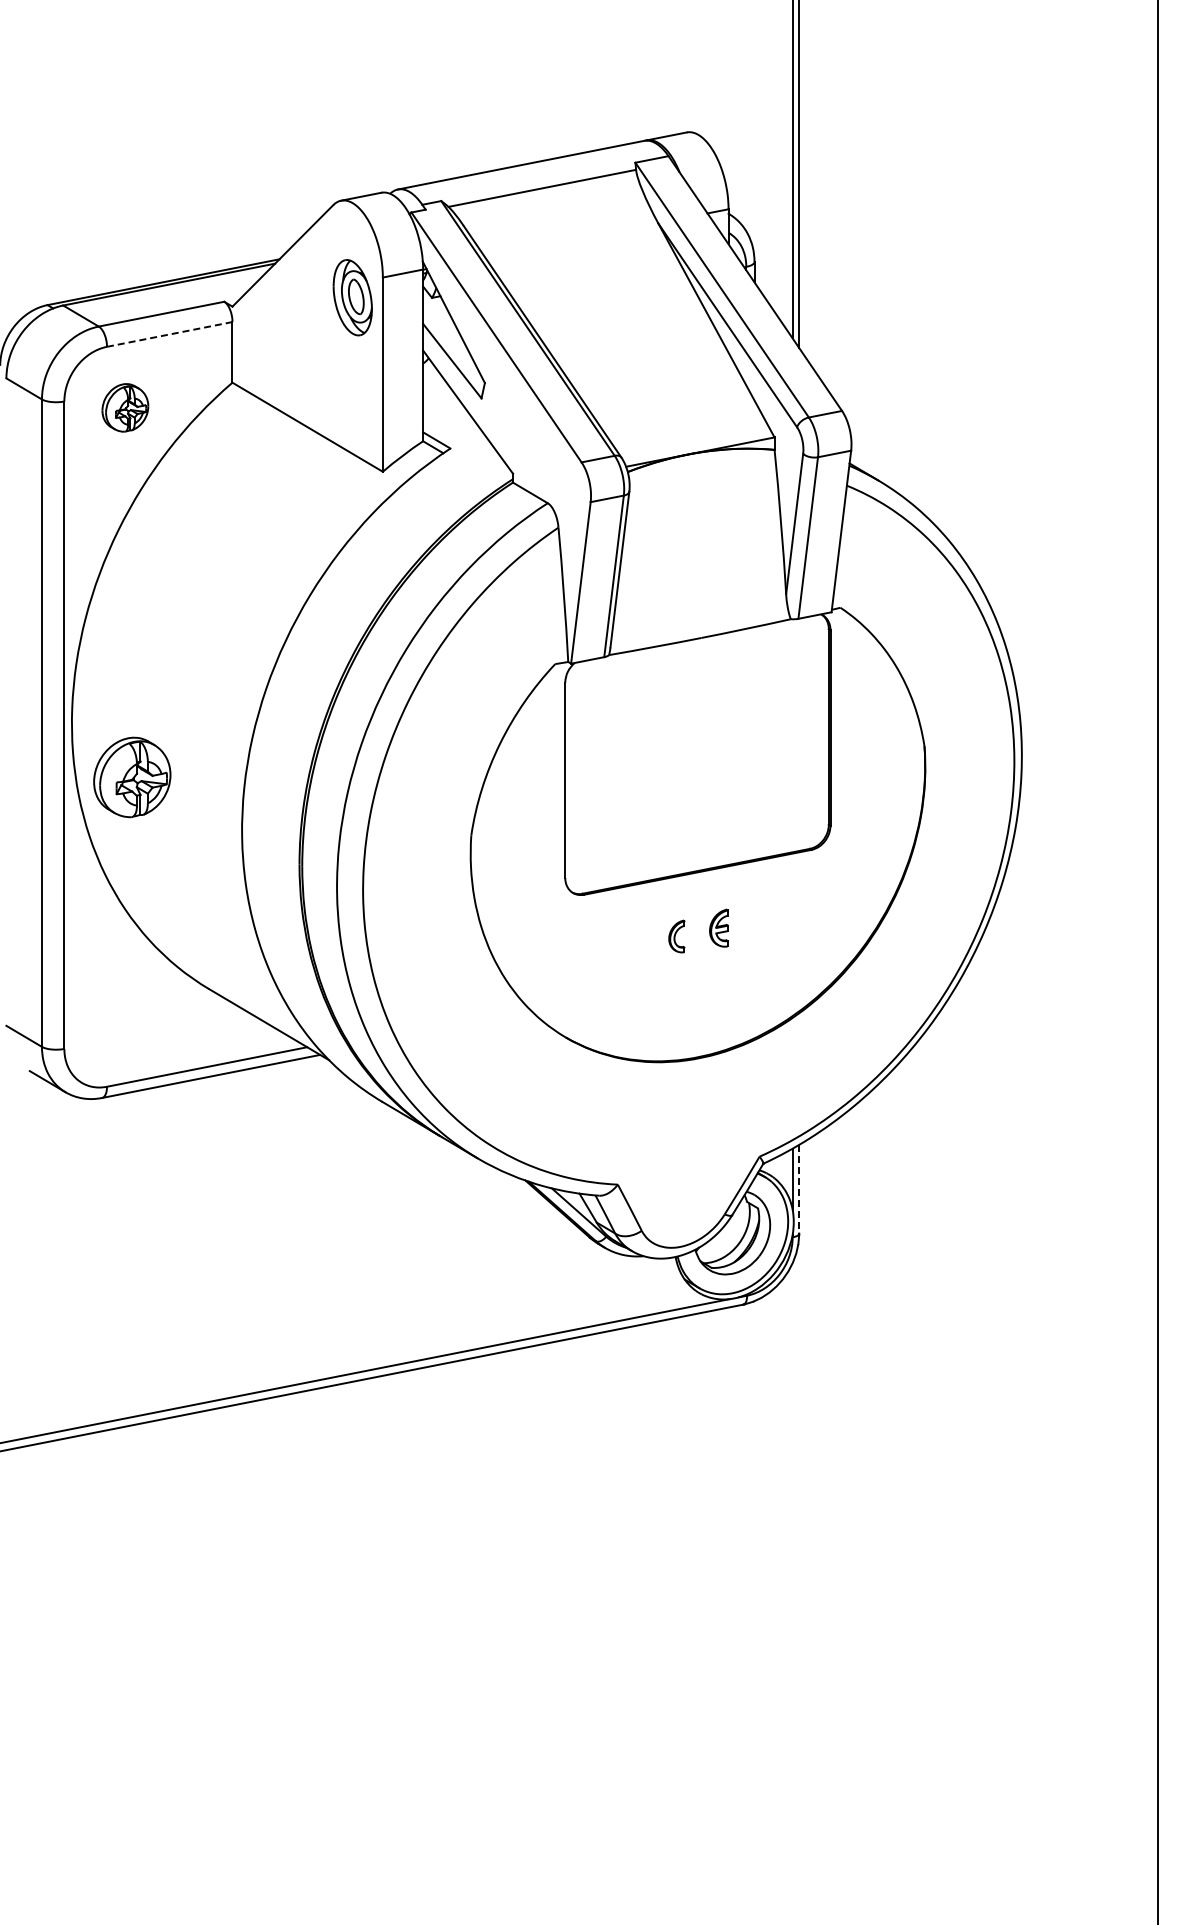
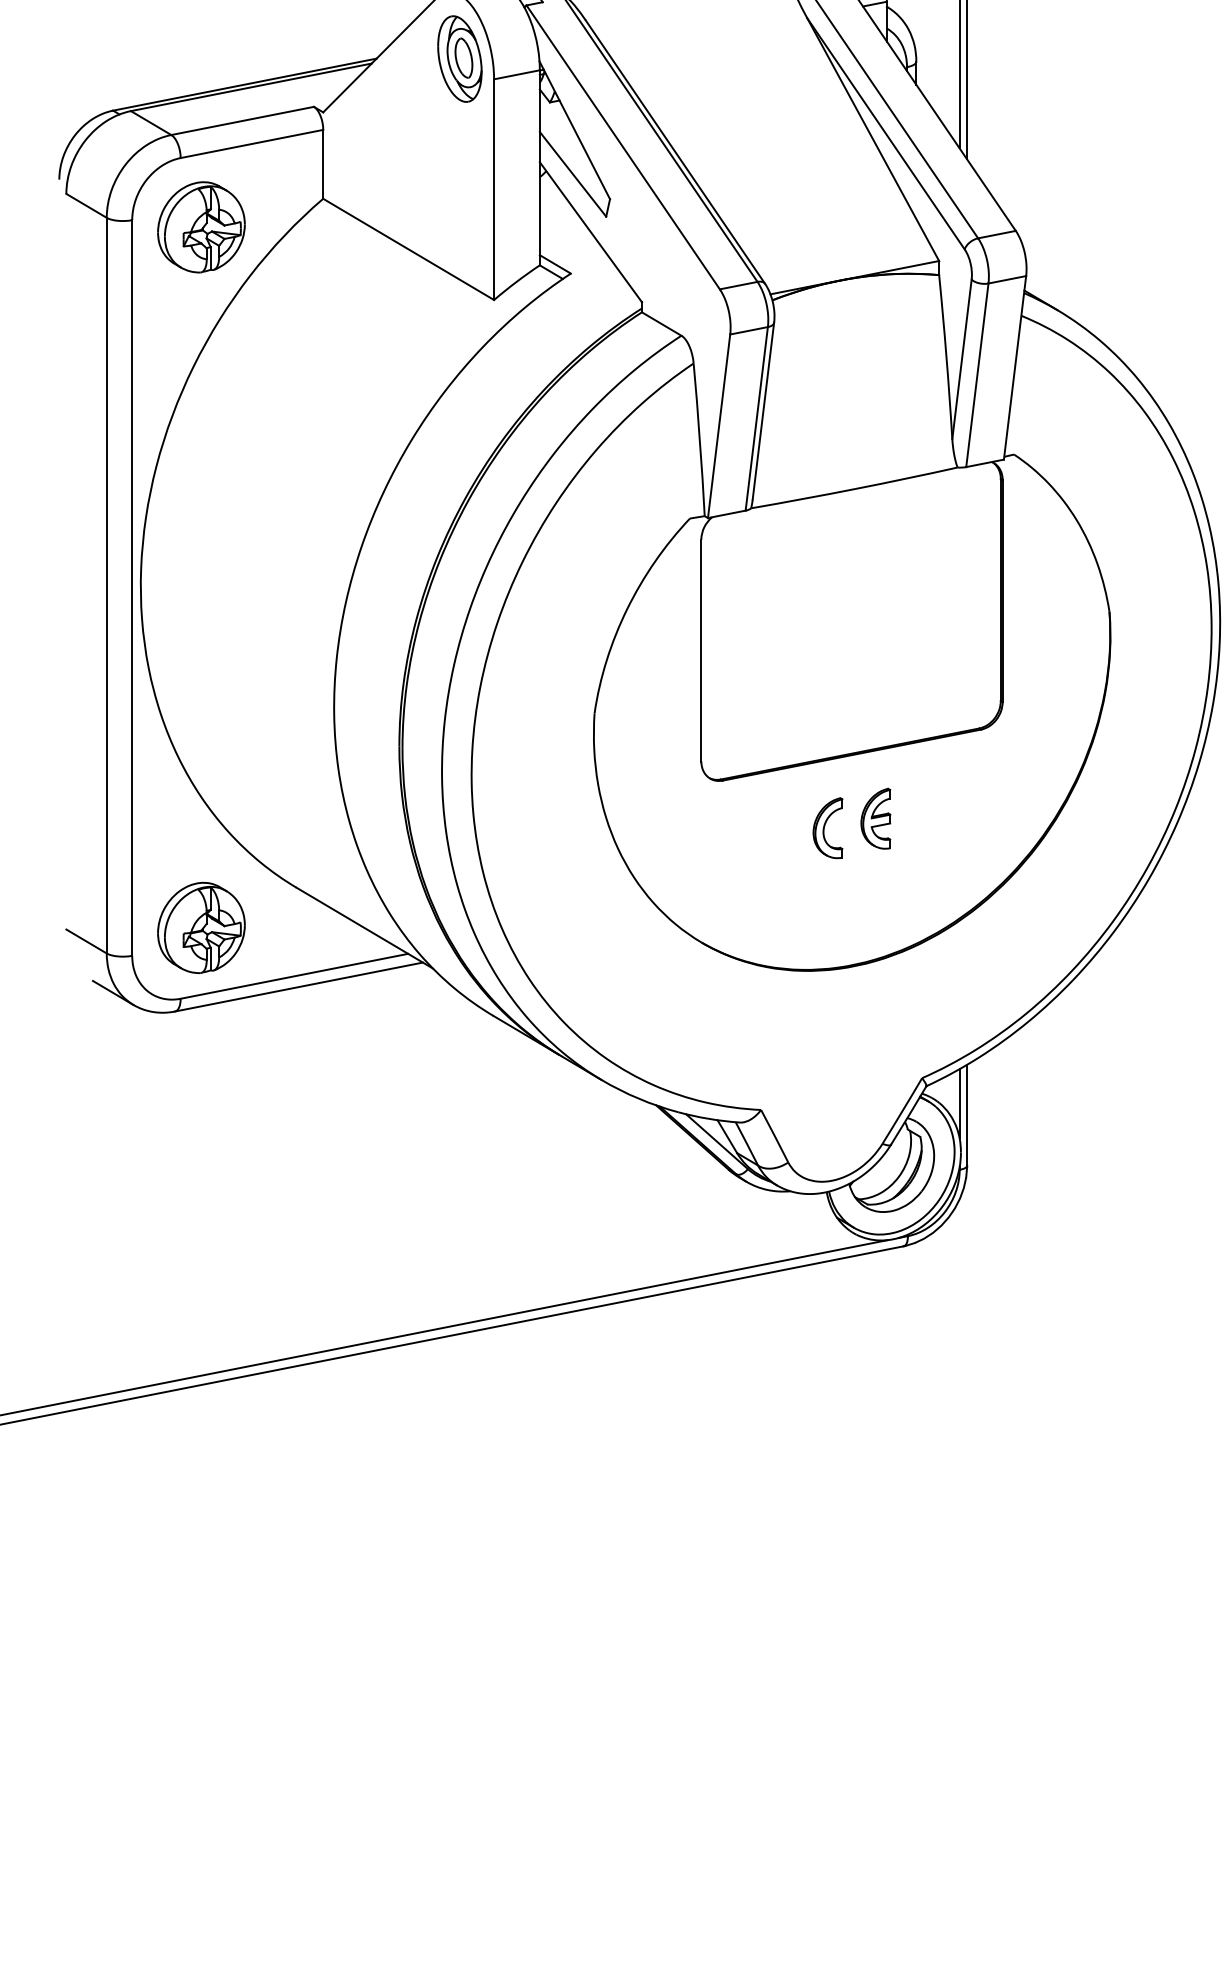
part: (352, 297) -> (459, 58), moved
line: (169, 334) -> (251, 144), dashed -> solid
part: (125, 407) -> (201, 226), size x1.67
part: (132, 777) -> (201, 928), moved
part: (718, 927) -> (875, 817), size x1.43
part: (676, 936) -> (827, 828), size x1.67
line: (799, 1189) -> (967, 1115), dashed -> solid

